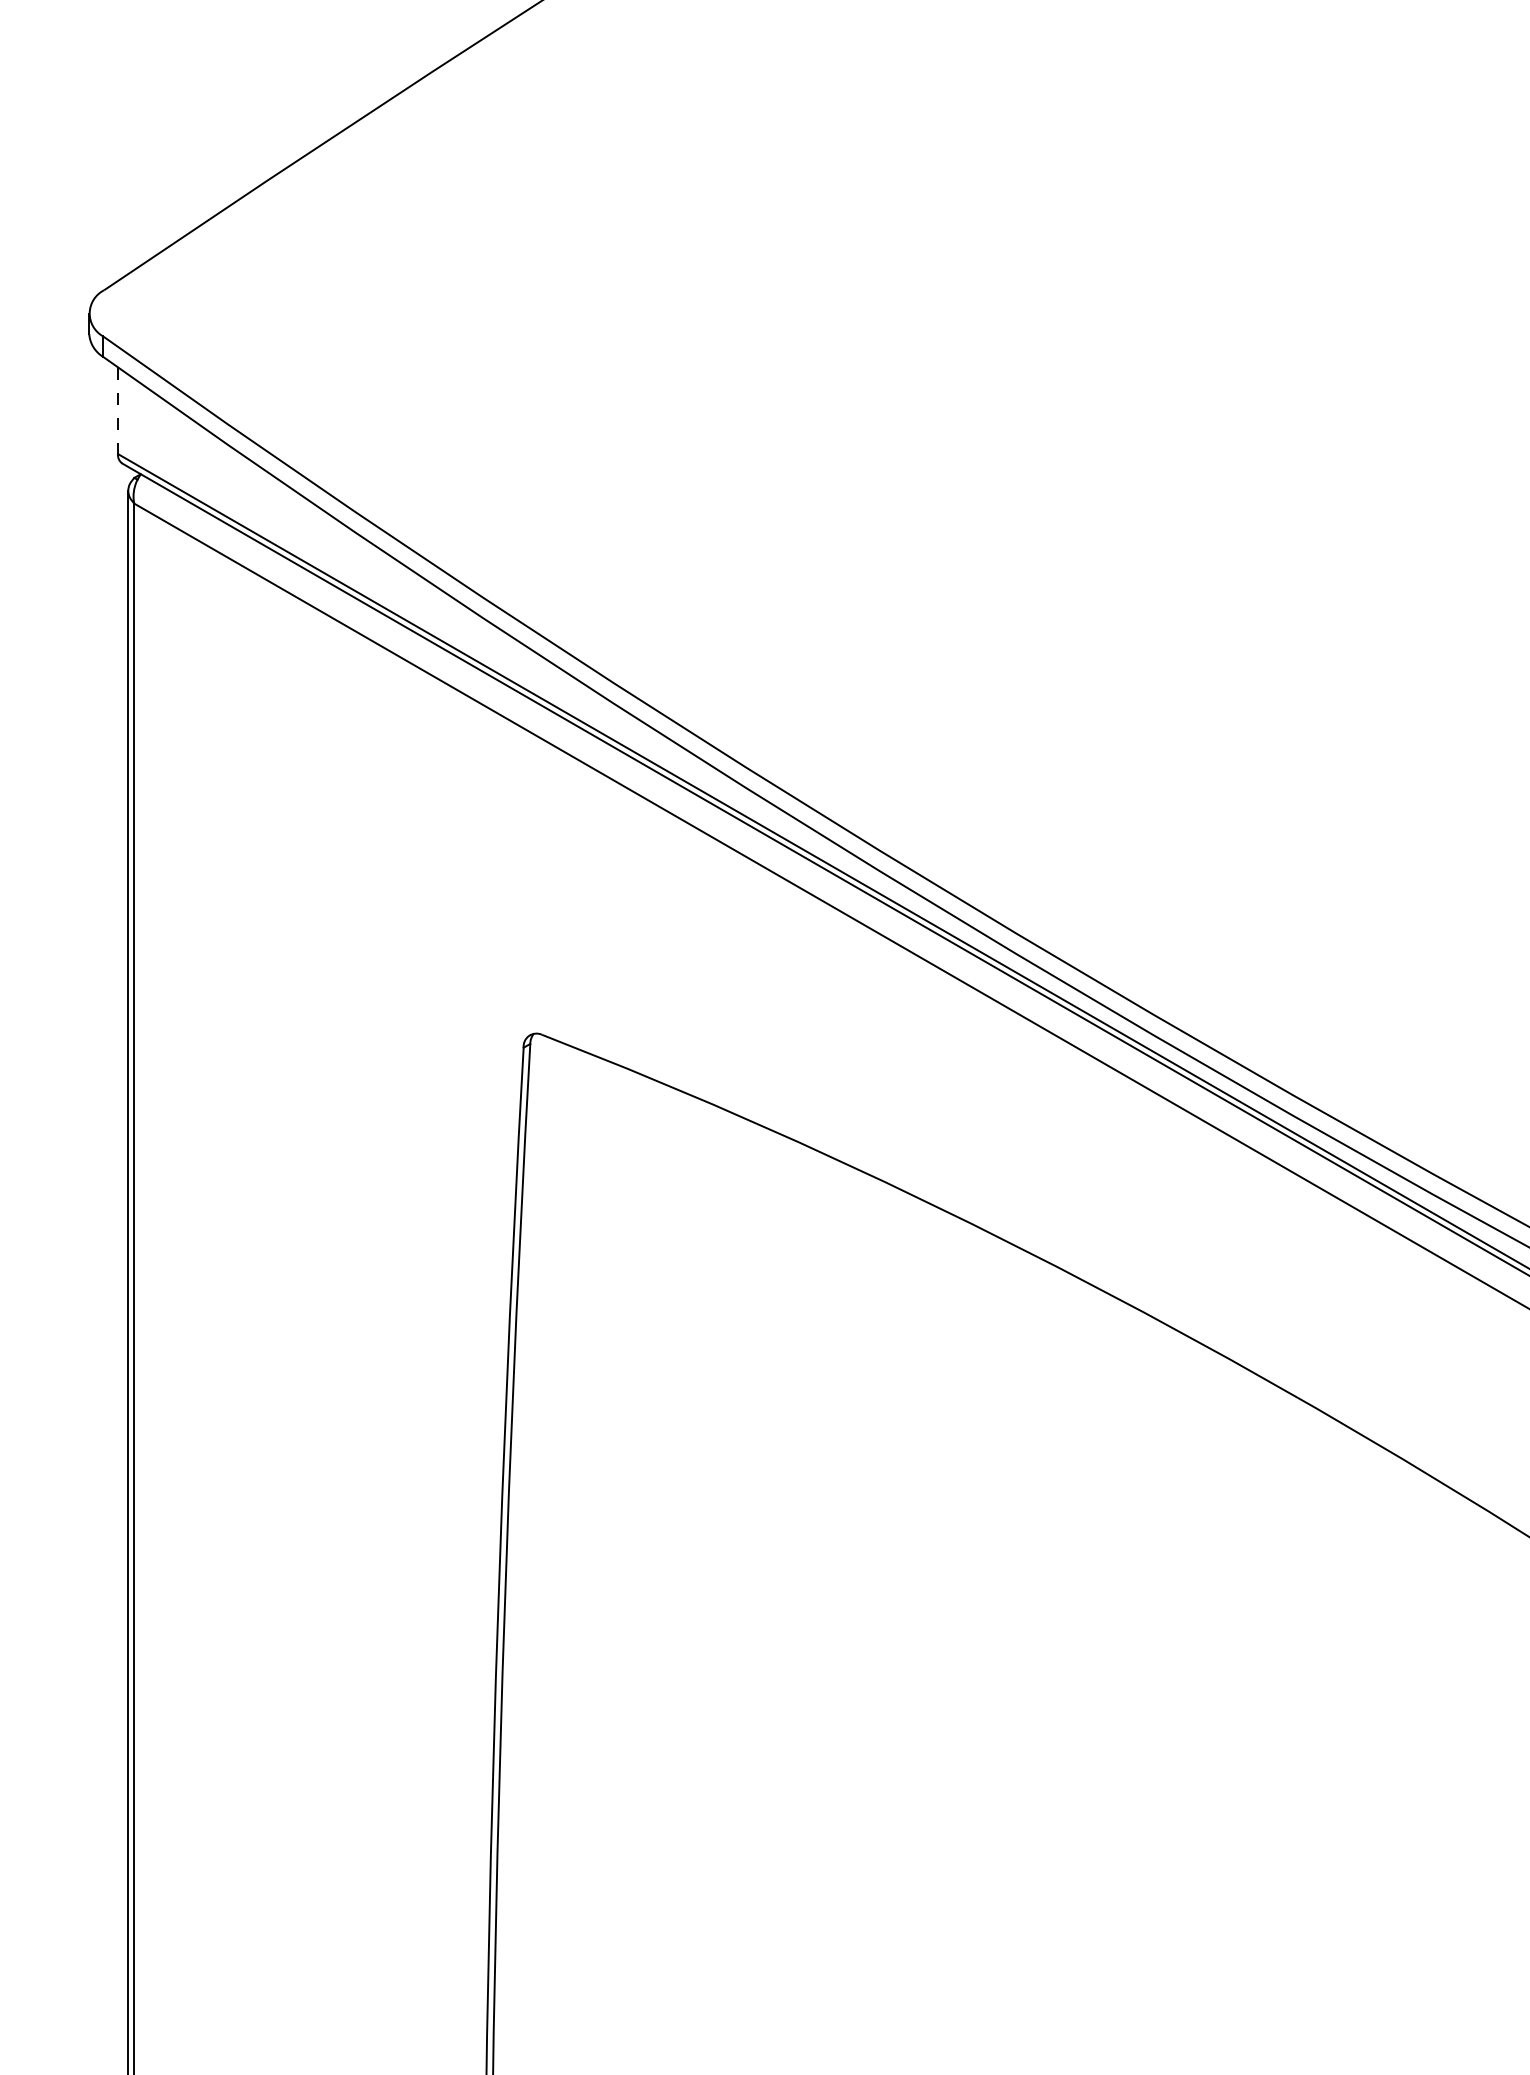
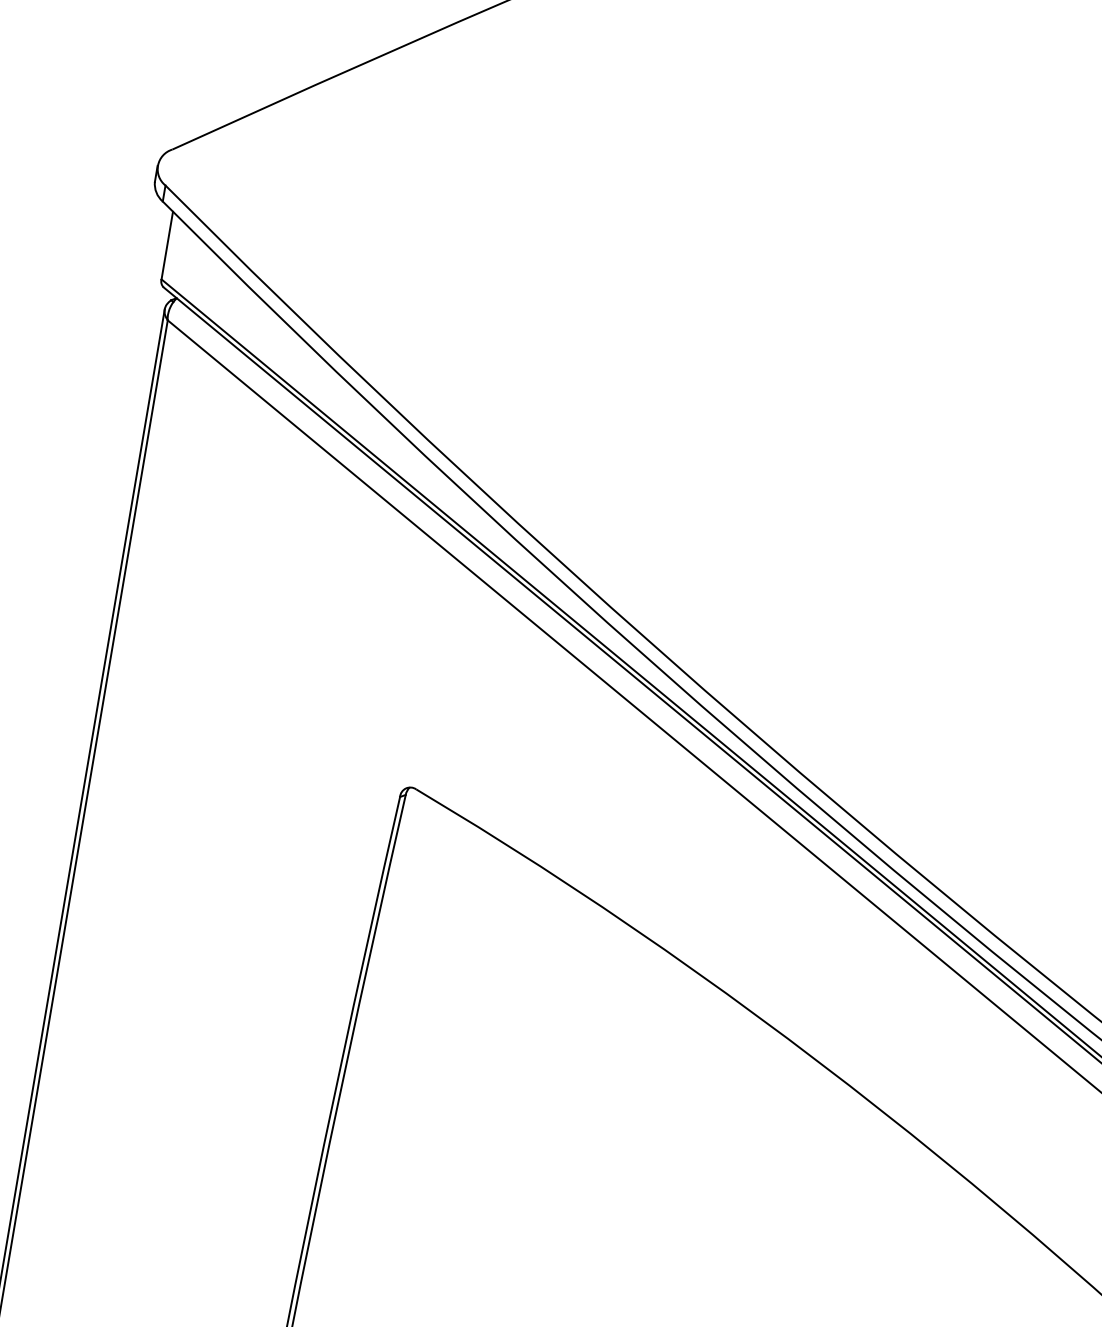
line: (118, 411) -> (167, 246), dashed -> solid

